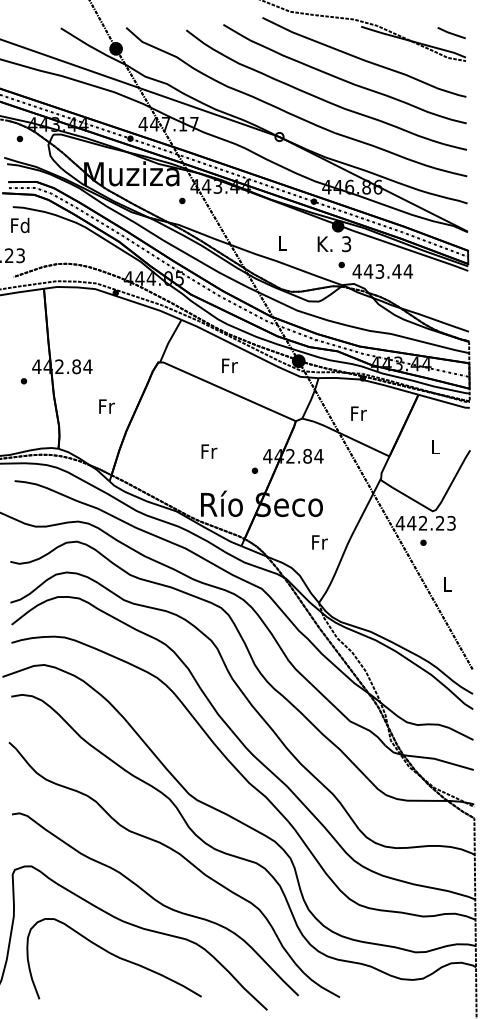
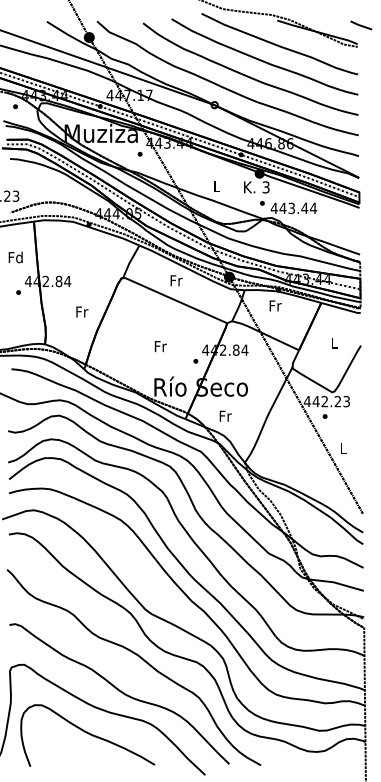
line: (451, 33) -> (361, 25), moved
text: (20, 225) -> (15, 257), moved
text: (358, 413) -> (275, 305), moved
text: (319, 542) -> (225, 416), moved

